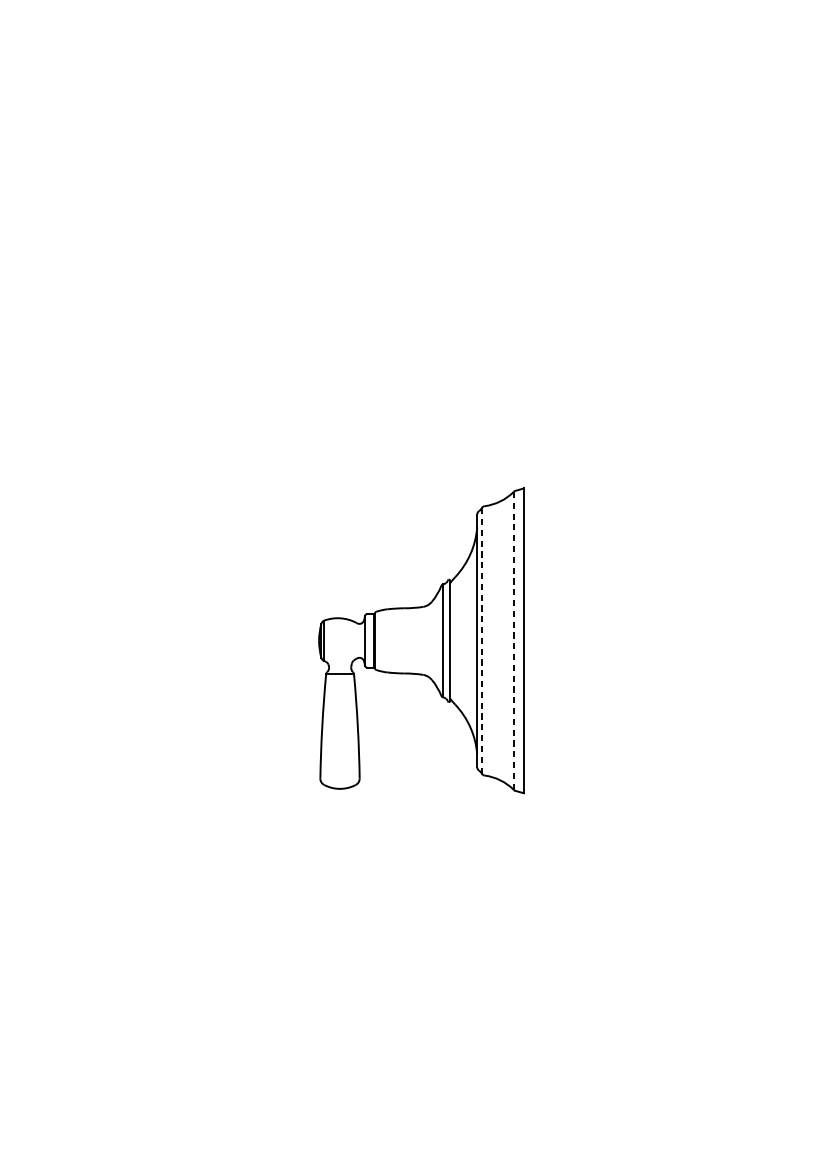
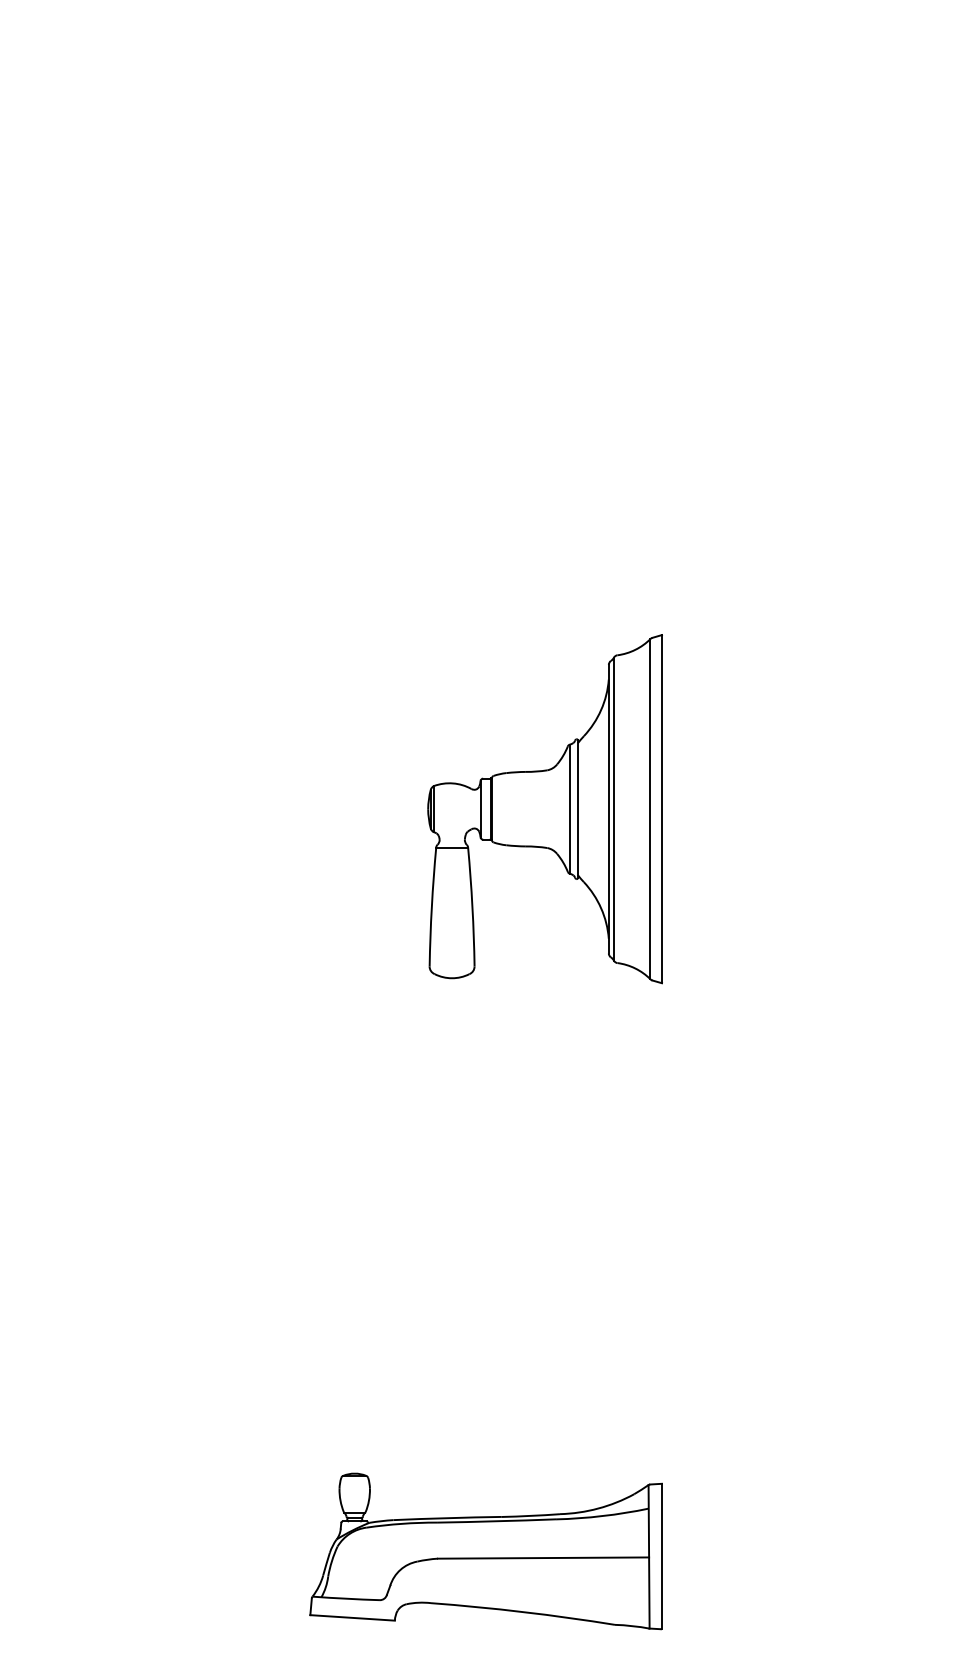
line: (482, 641) -> (614, 809), dashed -> solid
line: (513, 641) -> (650, 809), dashed -> solid

